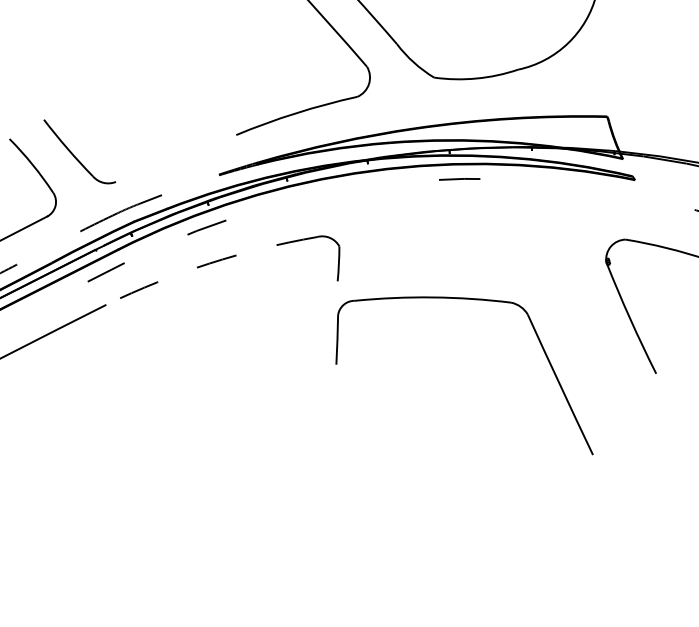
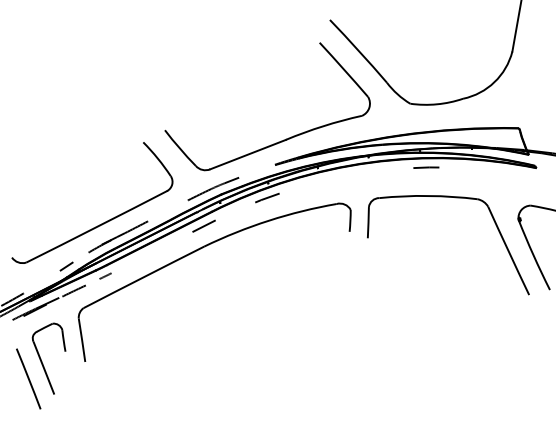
line: (175, 158) -> (247, 154), added
arc: (208, 263) -> (268, 220), dashed -> solid
part: (475, 301) -> (455, 198), moved

